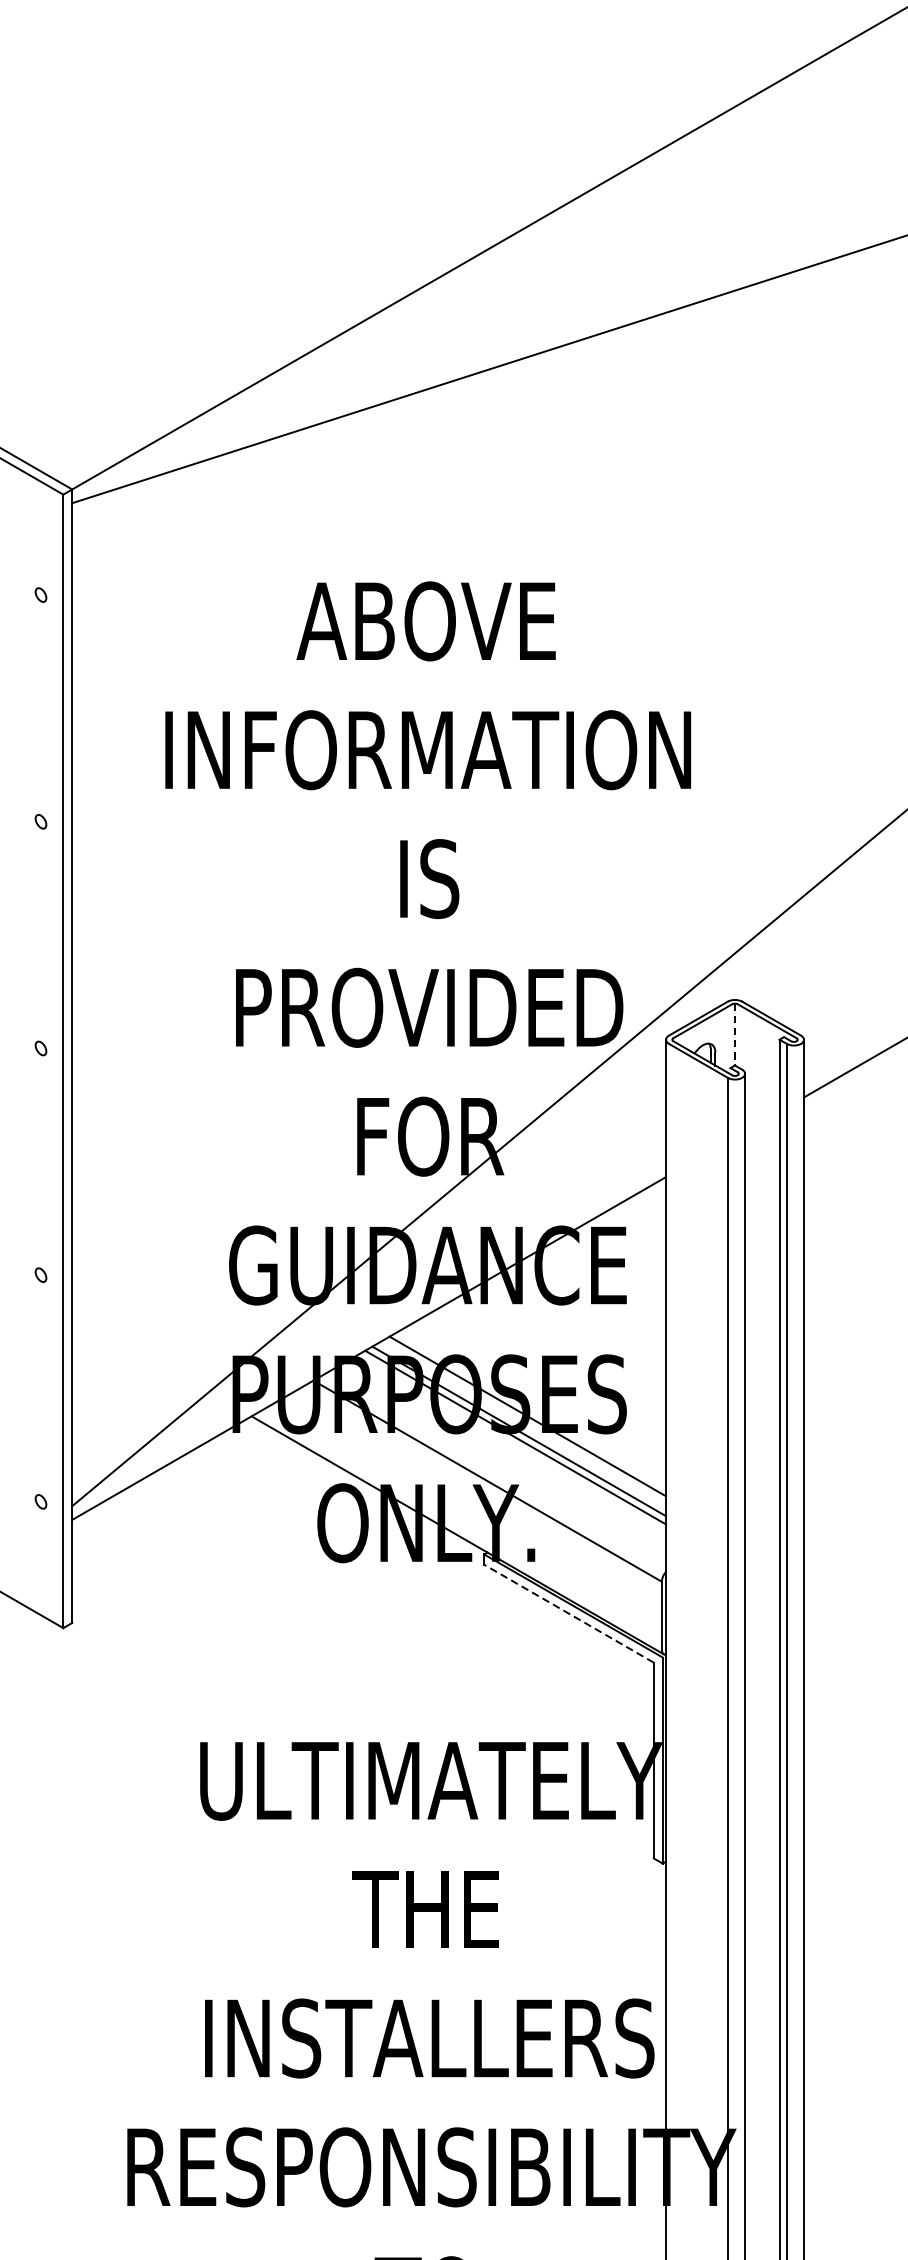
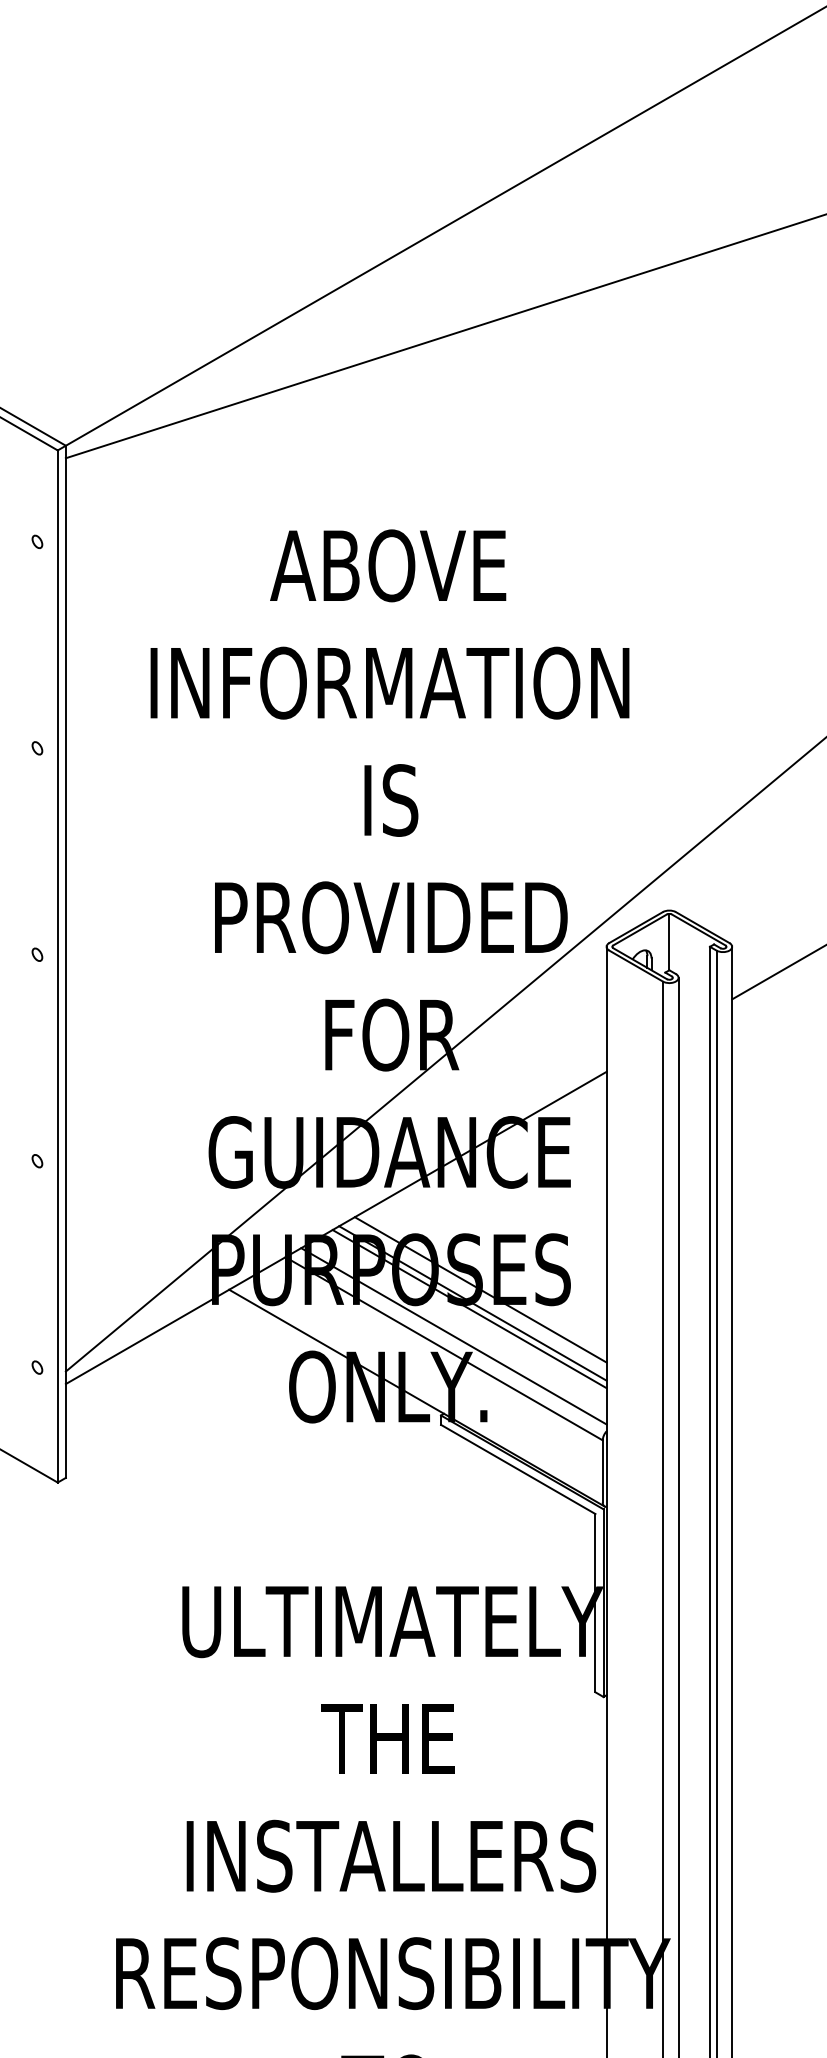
line: (735, 1035) -> (669, 942), dashed -> solid
line: (497, 1467) -> (453, 1336), added
line: (568, 1613) -> (517, 1469), dashed -> solid

